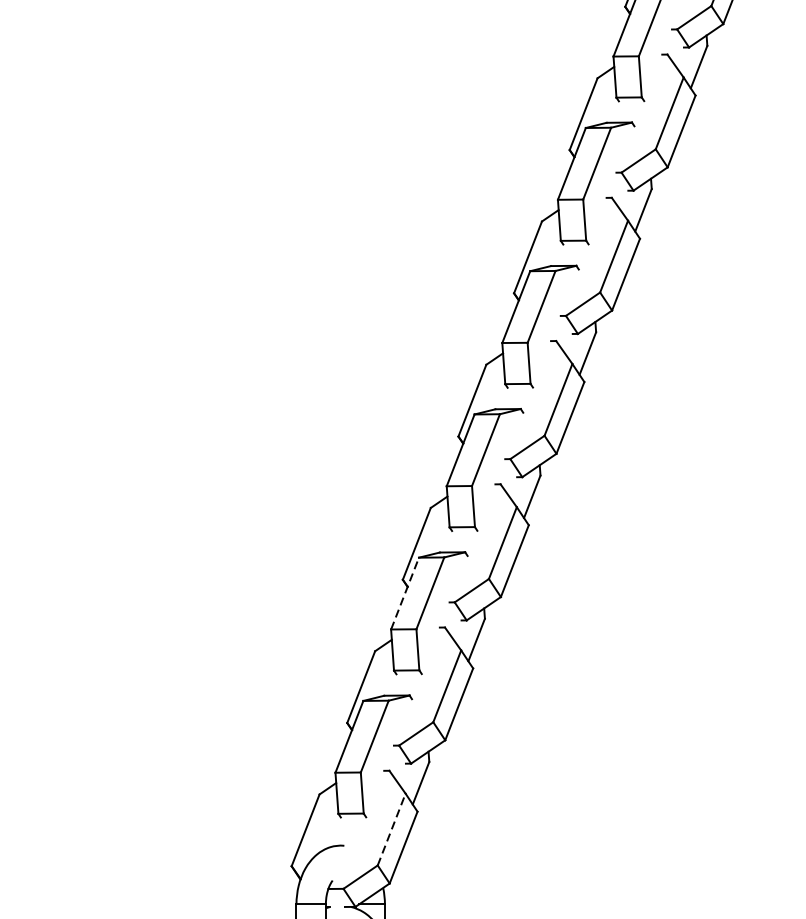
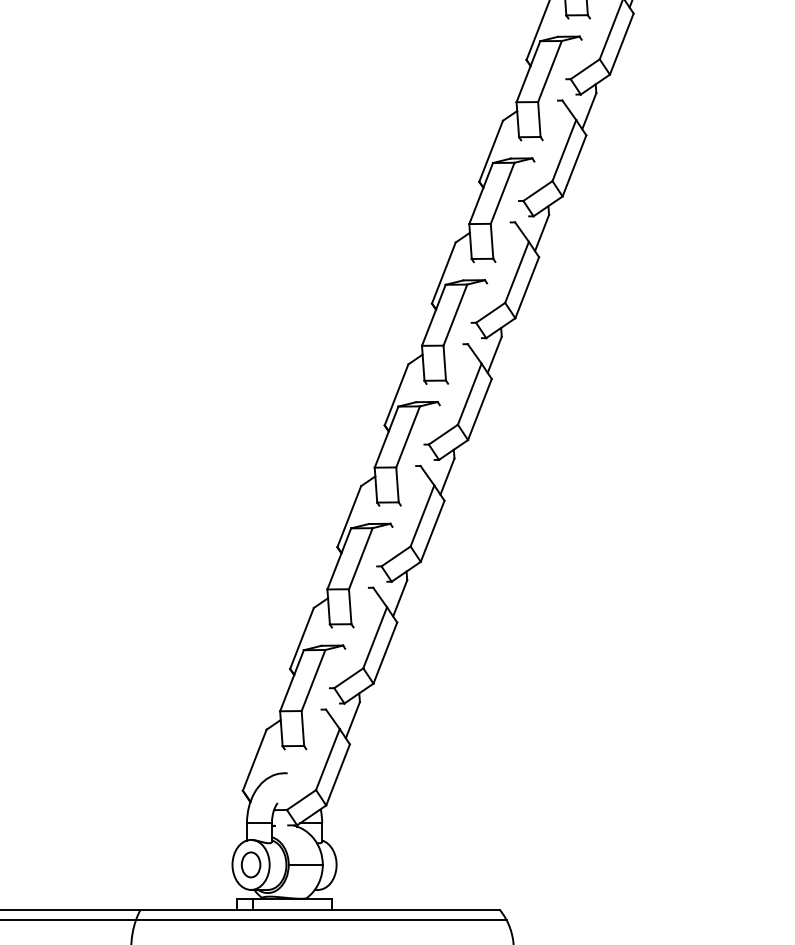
line: (405, 593) -> (339, 558), dashed -> solid
line: (391, 829) -> (327, 759), dashed -> solid

